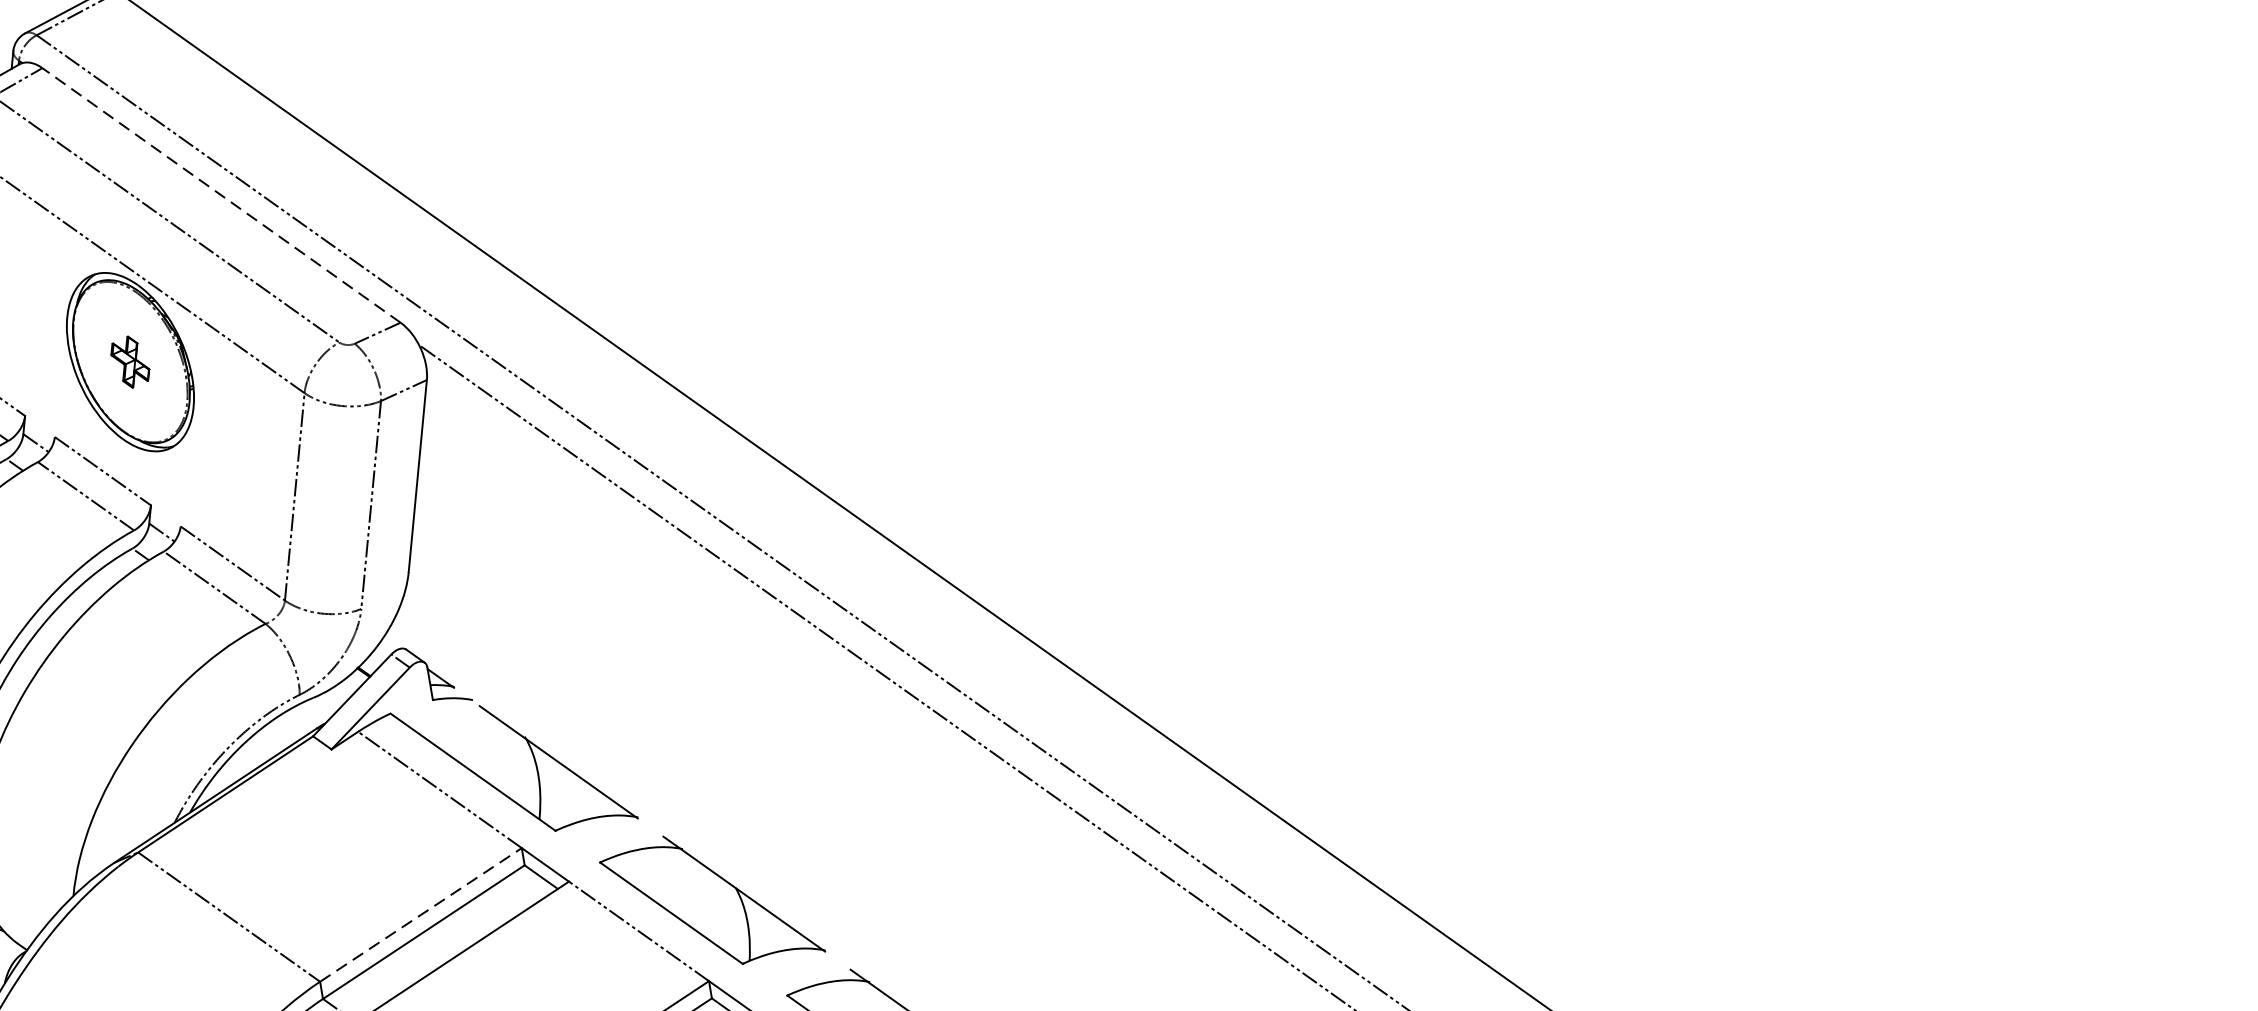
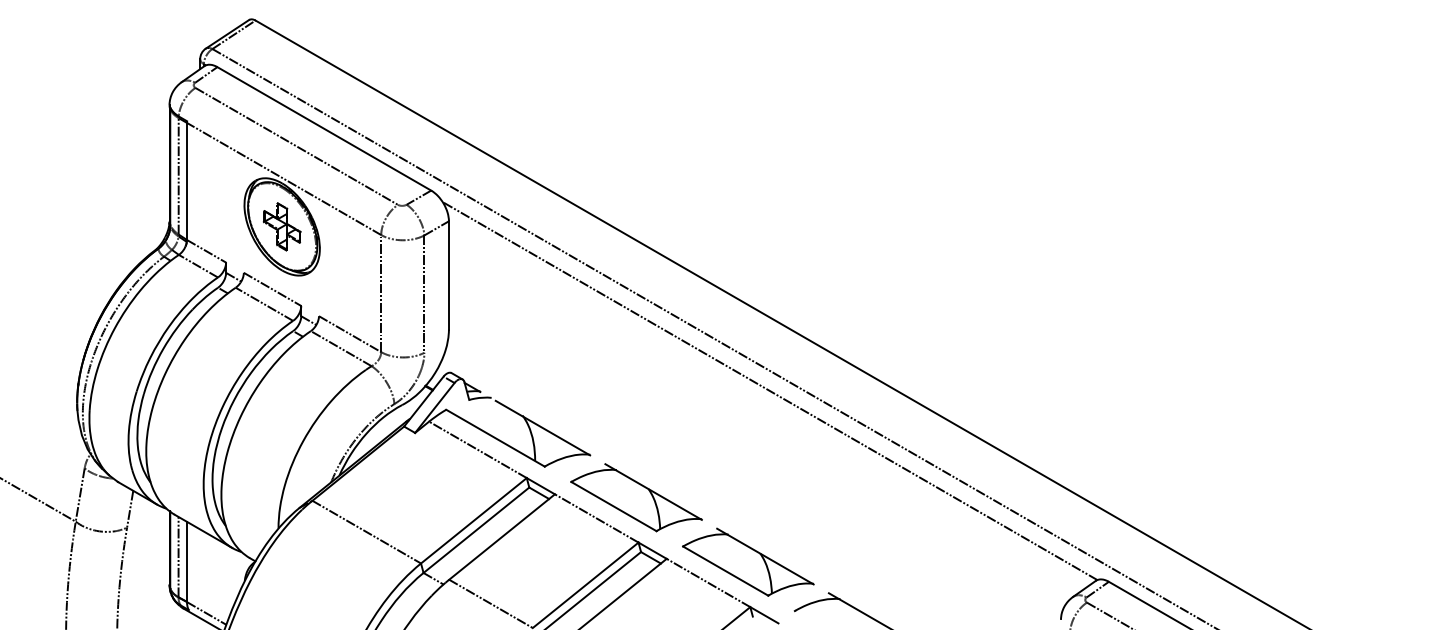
line: (220, 194) -> (323, 128), dashed -> solid
part: (129, 361) -> (281, 226), size x1.67
line: (420, 914) -> (473, 520), dashed -> solid

